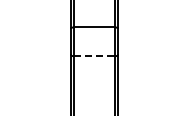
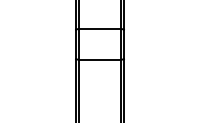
line: (94, 56) -> (100, 59), dashed -> solid

